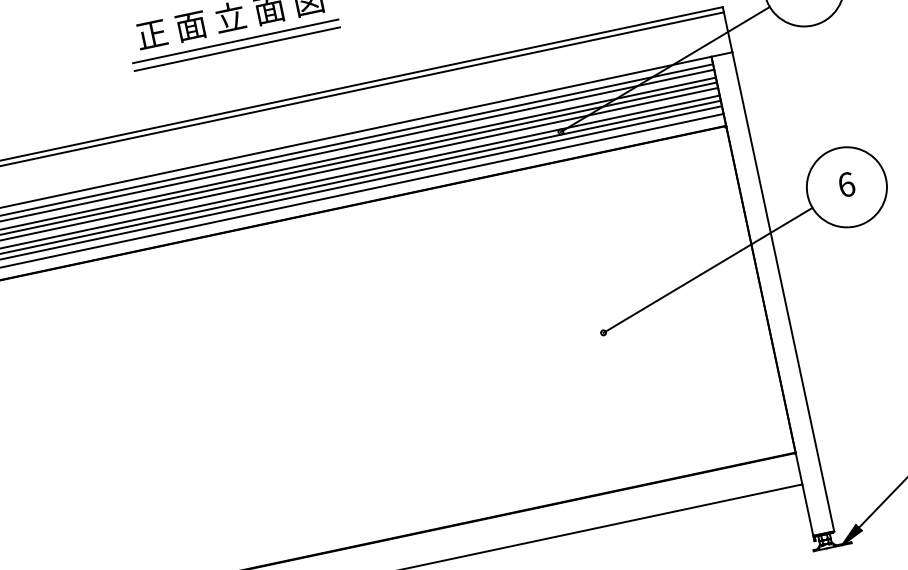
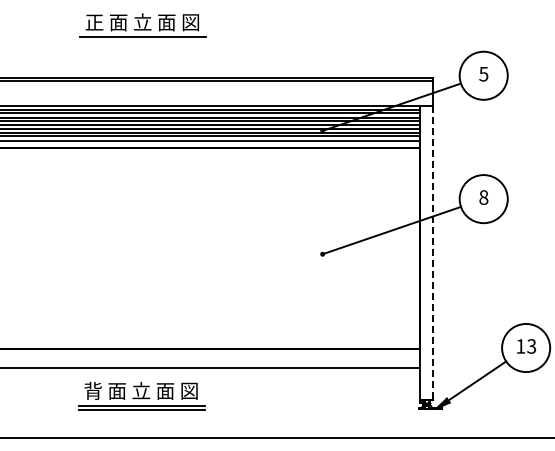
line: (236, 48) -> (142, 41), removed
text: (845, 184) -> (483, 197), 6 -> 8
line: (783, 293) -> (433, 253), solid -> dashed

